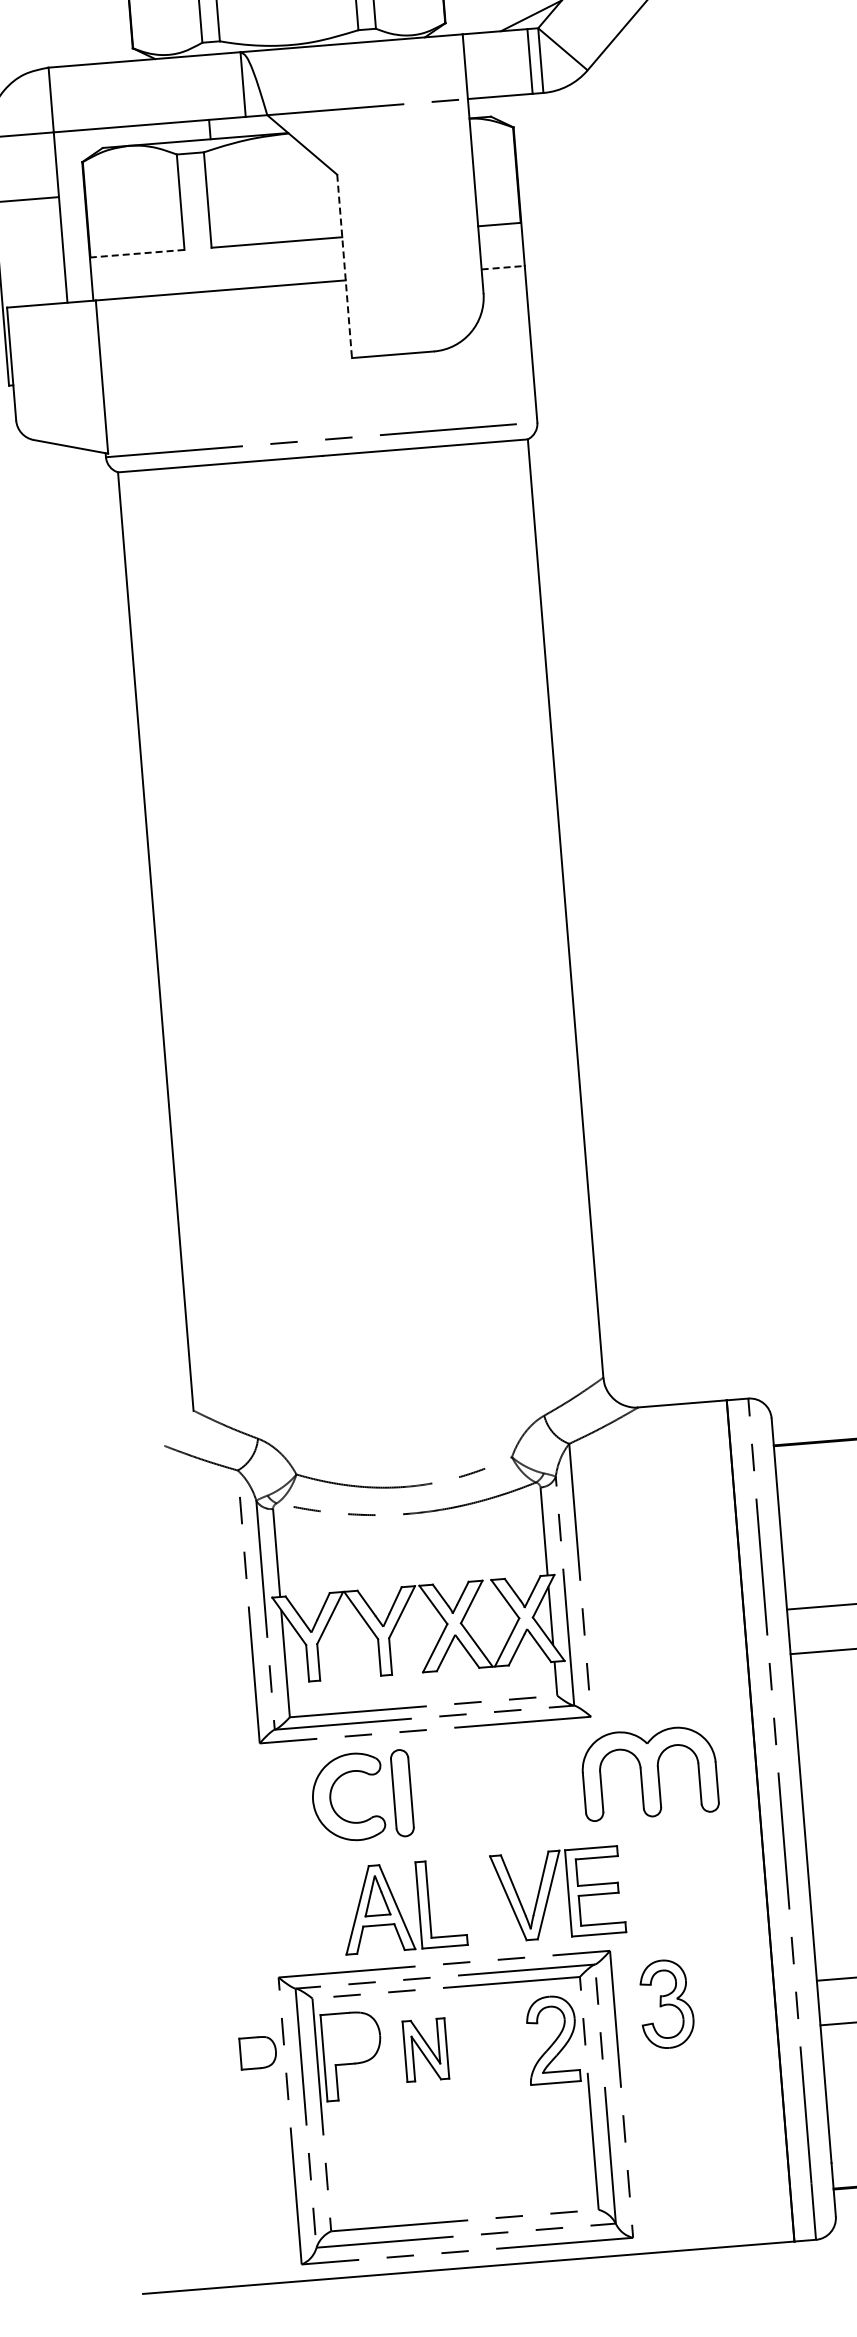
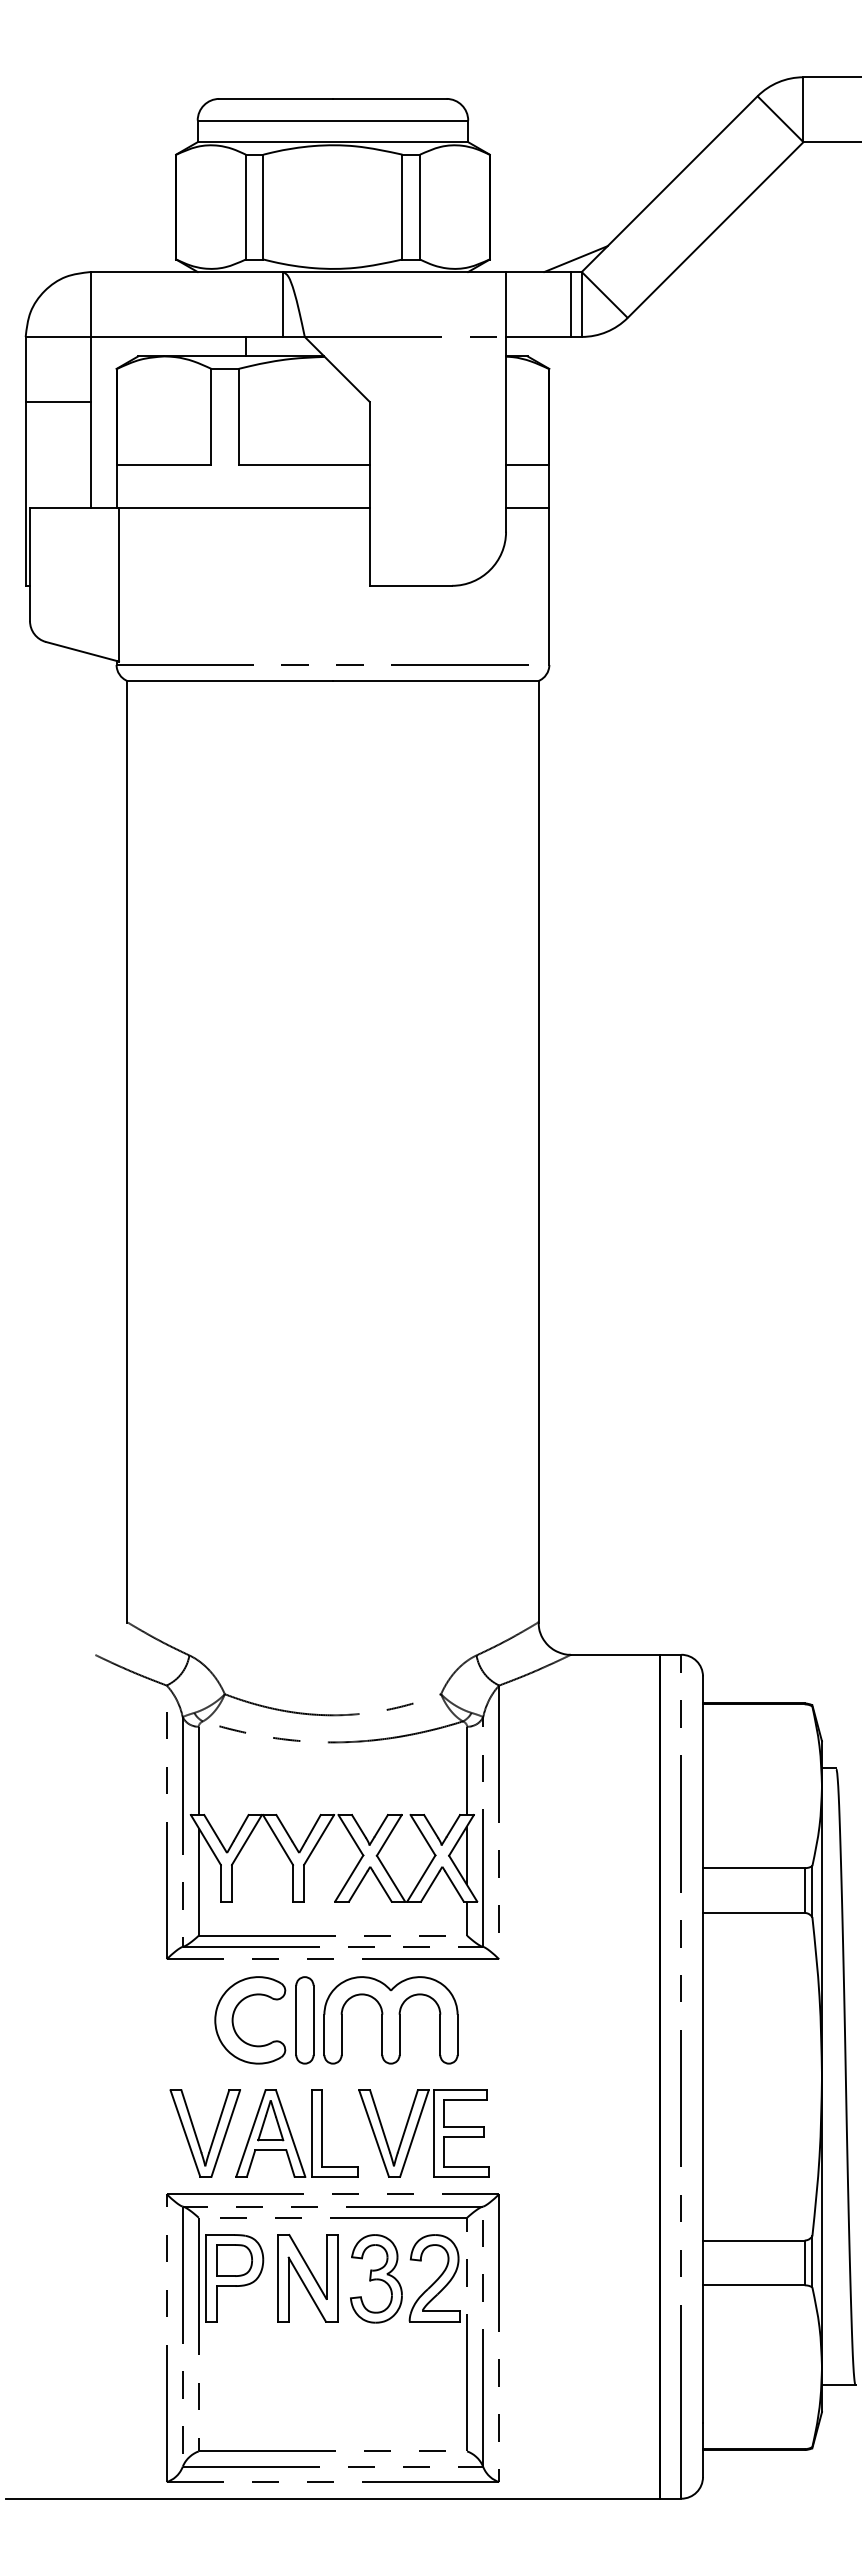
line: (136, 253) -> (163, 464), dashed -> solid
line: (344, 266) -> (369, 493), dashed -> solid
line: (502, 267) -> (527, 507), dashed -> solid
part: (649, 1773) -> (390, 2020), moved
part: (550, 1892) -> (416, 2131), moved
part: (304, 1917) -> (197, 2136), added
part: (666, 2003) -> (376, 2278), moved
part: (425, 2050) -> (307, 2278), size x1.43
part: (258, 2052) -> (234, 2260), moved

